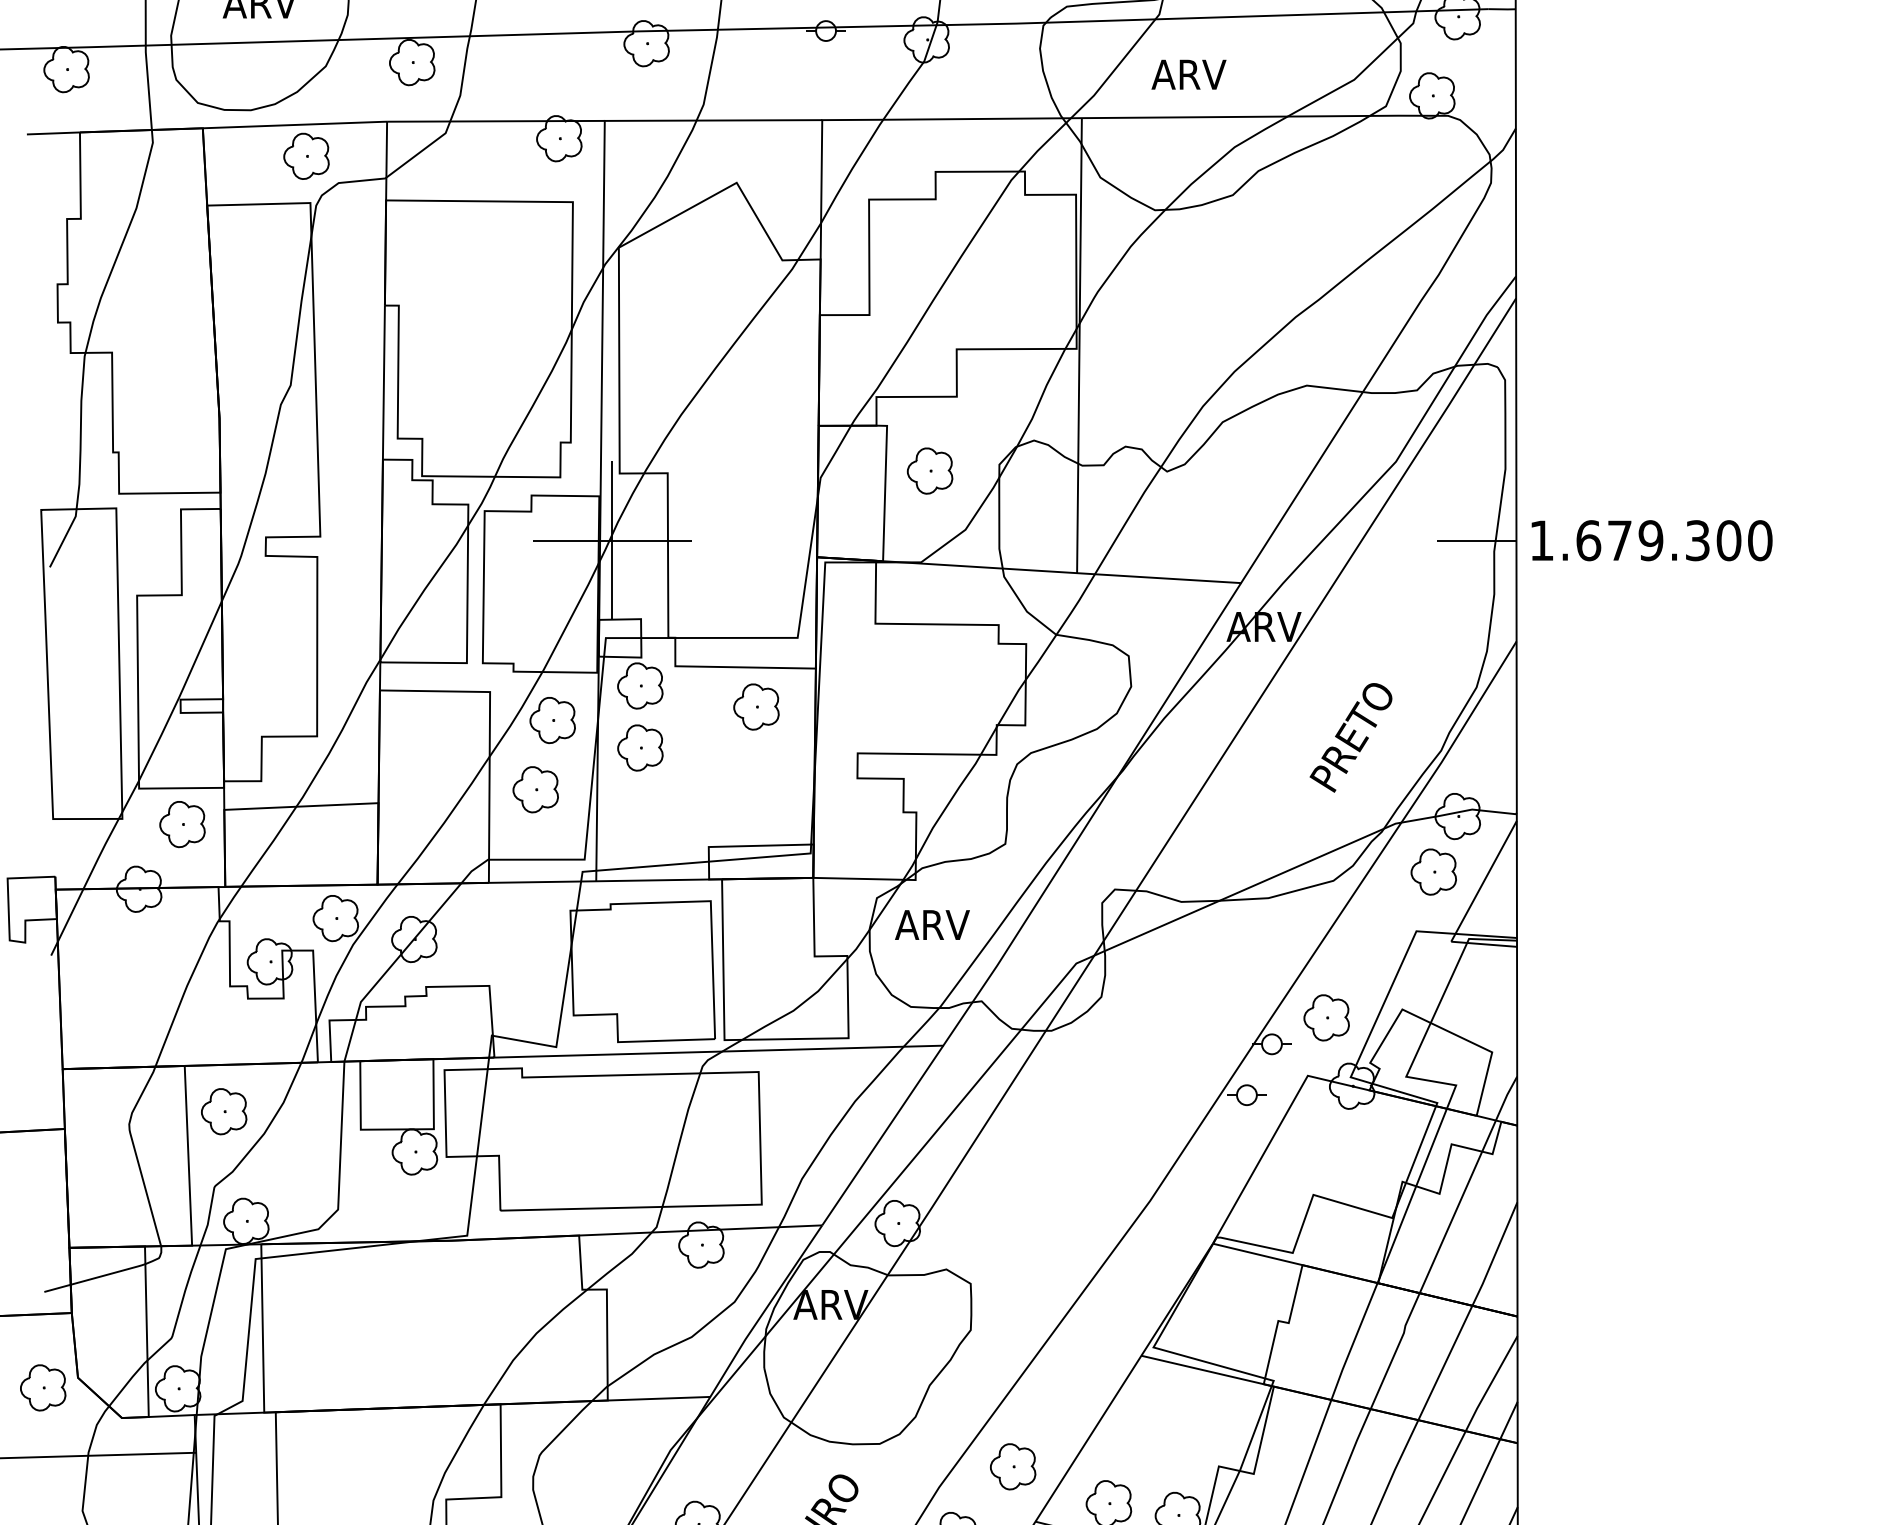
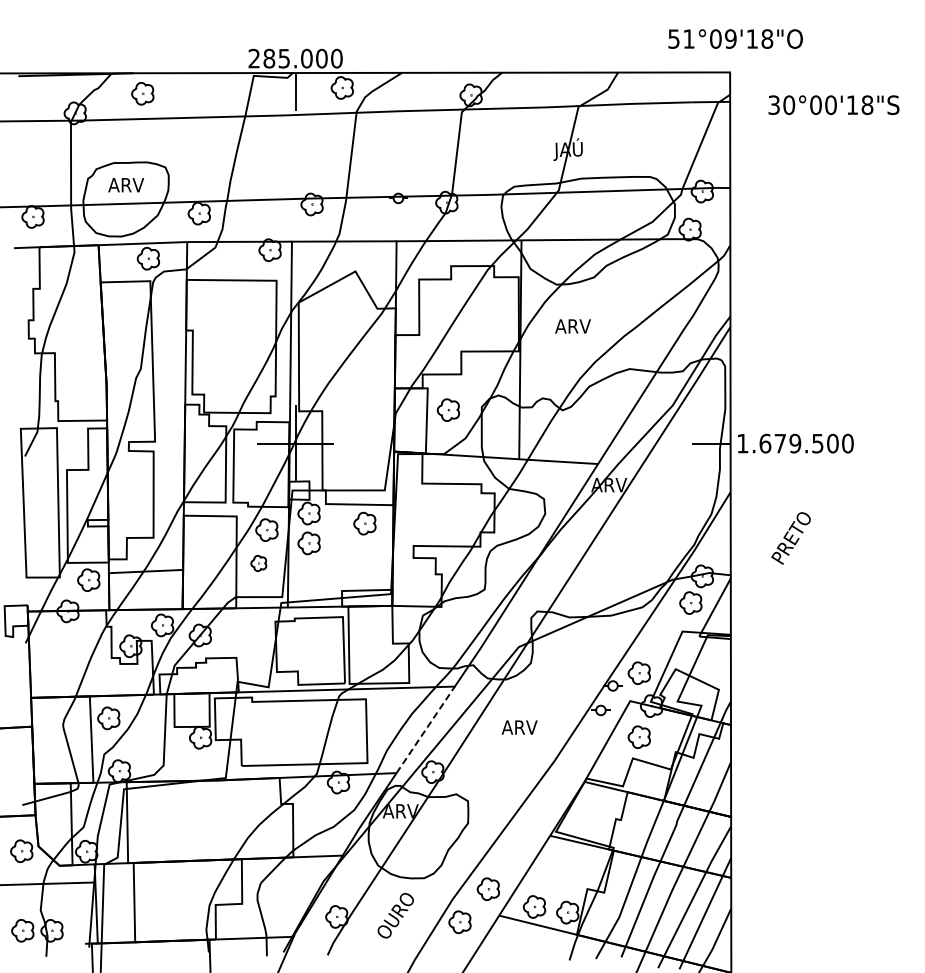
text: (1187, 74) -> (572, 326), moved
text: (1697, 538) -> (817, 442), 1.679.300 -> 1.679.500
text: (1349, 737) -> (790, 538), moved
part: (535, 789) -> (258, 563), size x0.7
text: (932, 924) -> (519, 727), moved
line: (884, 1134) -> (426, 729), solid -> dashed
part: (1325, 1149) -> (638, 736), added

